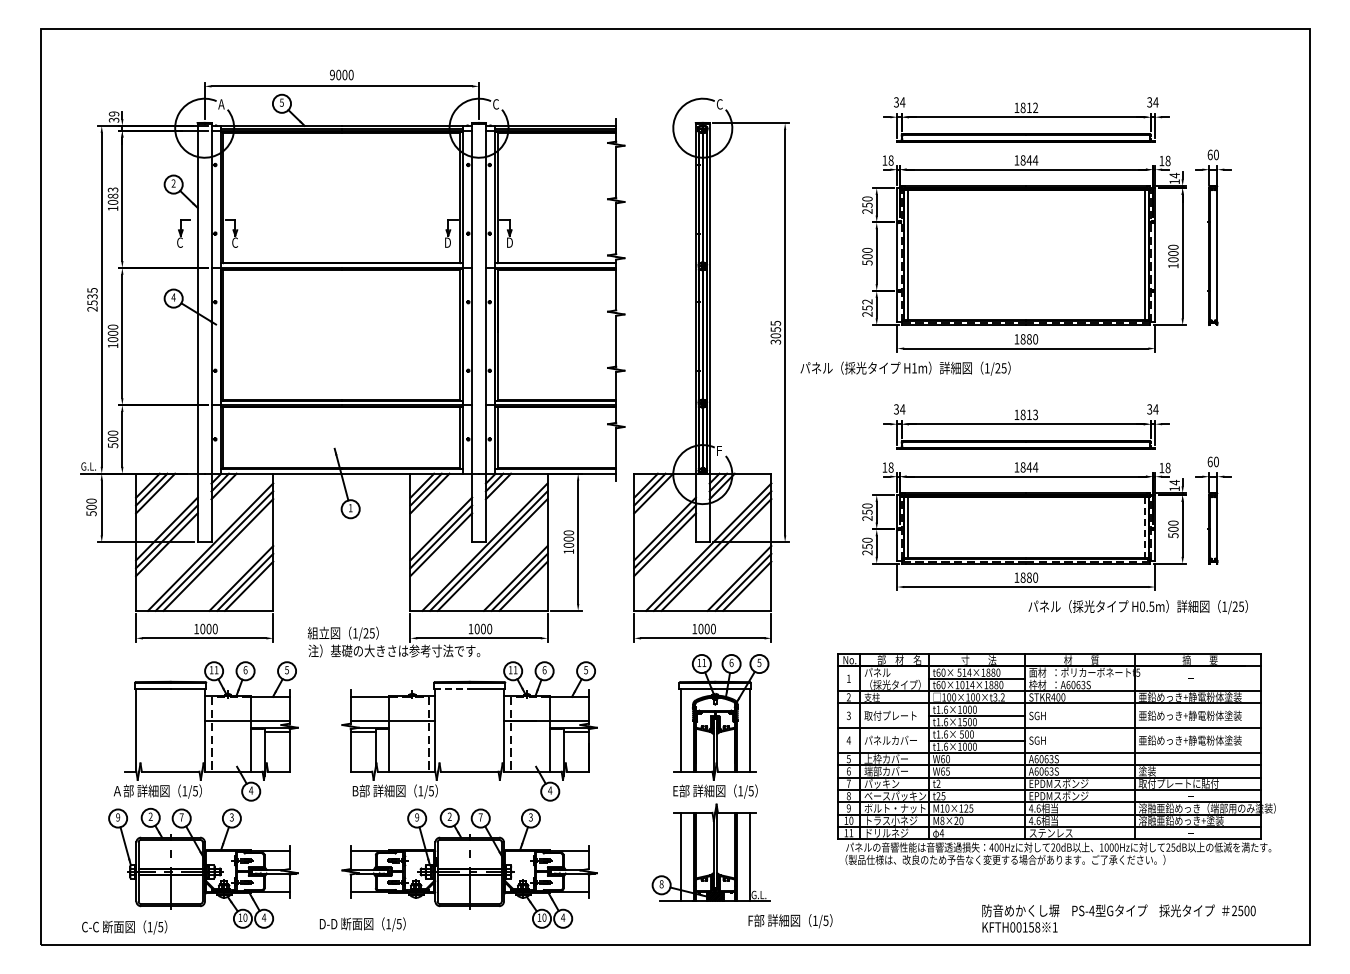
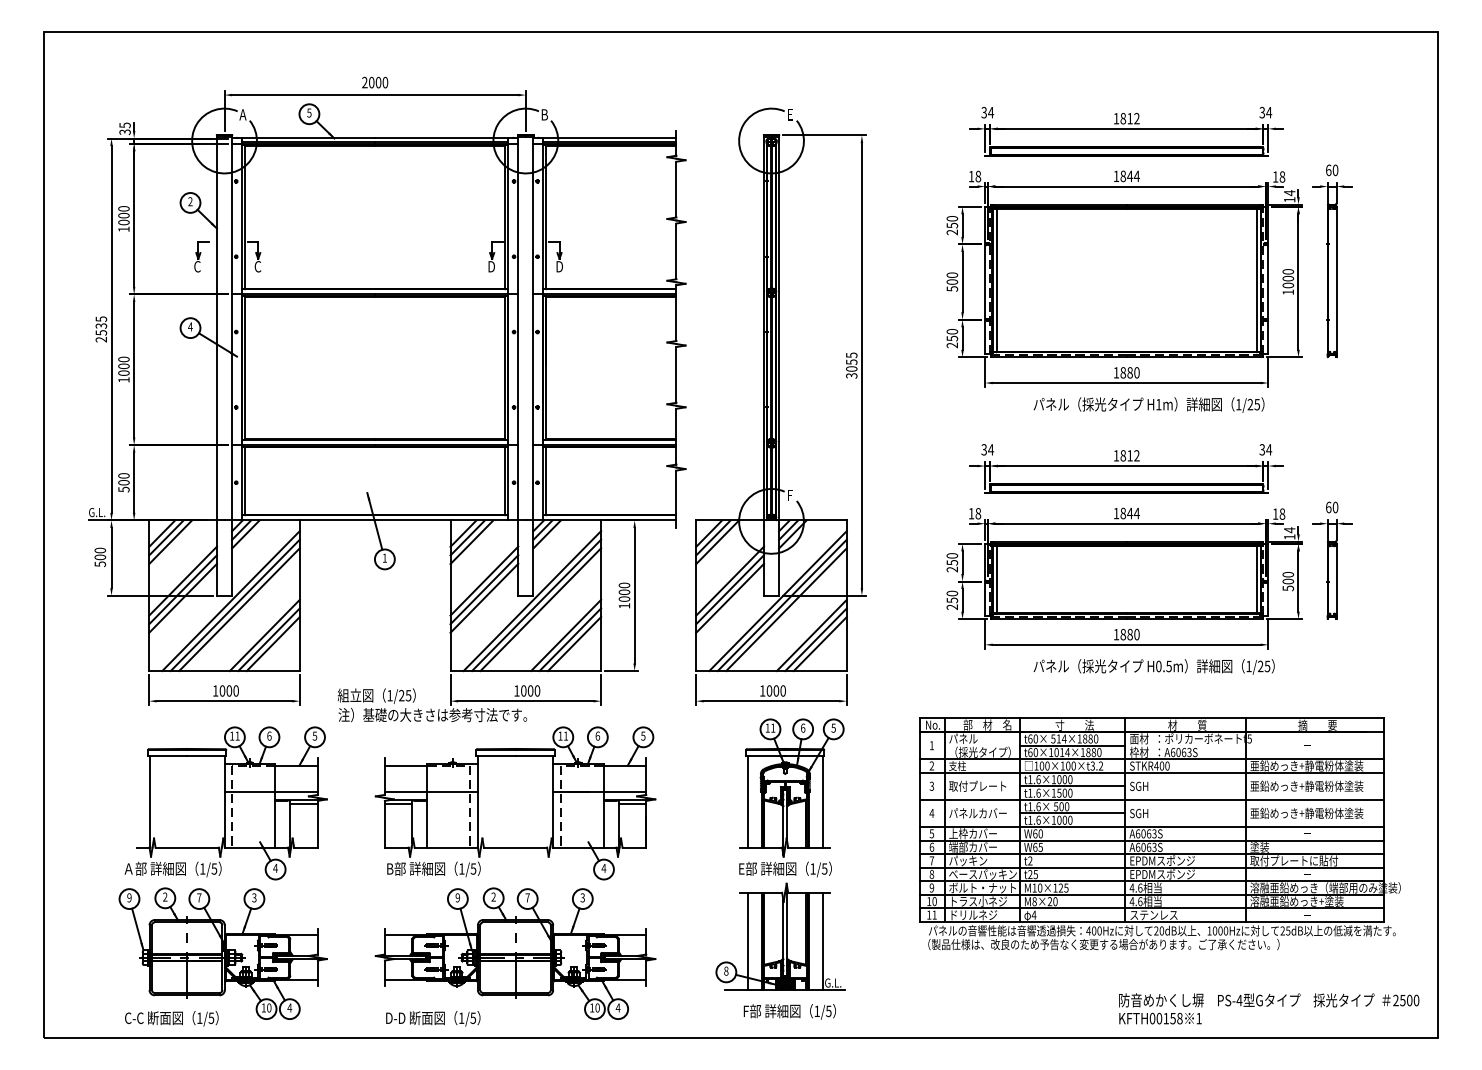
text: (332, 75) -> (364, 83), 9000 -> 2000
text: (496, 104) -> (544, 114), C -> B
text: (719, 104) -> (789, 114), C -> E
text: (113, 113) -> (124, 124), 39 -> 35
text: (113, 192) -> (124, 211), 1083 -> 1000
text: (867, 301) -> (952, 331), 252 -> 250
text: (905, 368) -> (1148, 404), moved
text: (1035, 415) -> (1136, 456), 1813 -> 1812
line: (1144, 527) -> (1256, 579), dashed -> solid
text: (1137, 607) -> (1153, 667), moved
line: (451, 688) -> (495, 756), dashed -> solid
text: (1118, 918) -> (1268, 1008), moved
text: (790, 921) -> (789, 1012), moved
text: (362, 924) -> (432, 1018), moved
text: (124, 927) -> (171, 1018), moved

